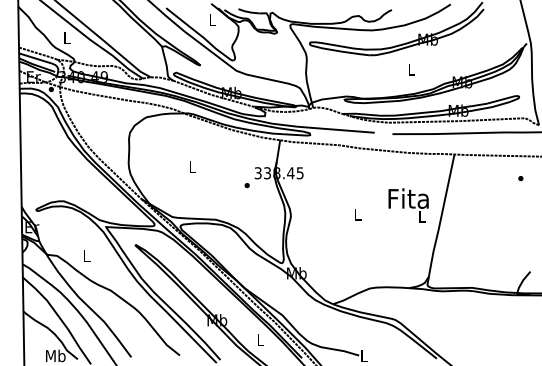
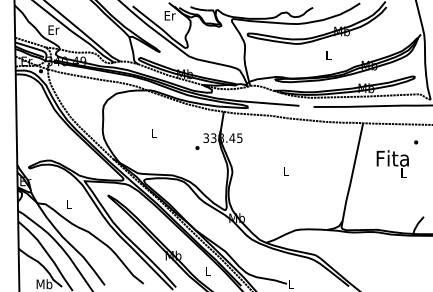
text: (213, 19) -> (170, 15), L -> Er
text: (67, 37) -> (53, 29), L -> Er
text: (408, 205) -> (392, 163), moved

